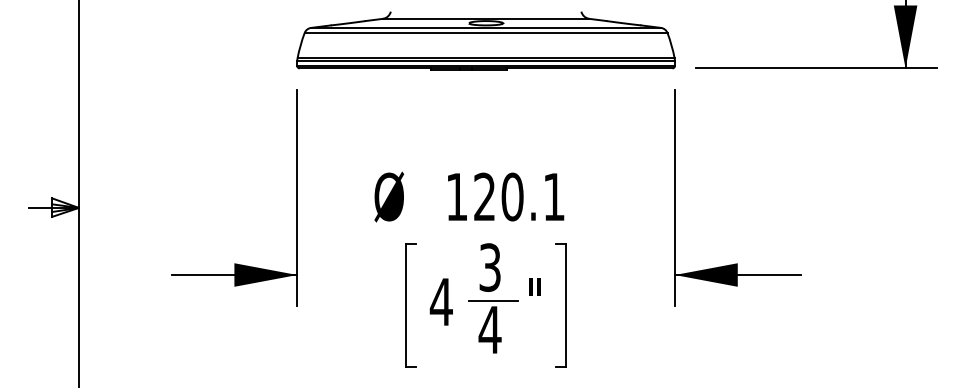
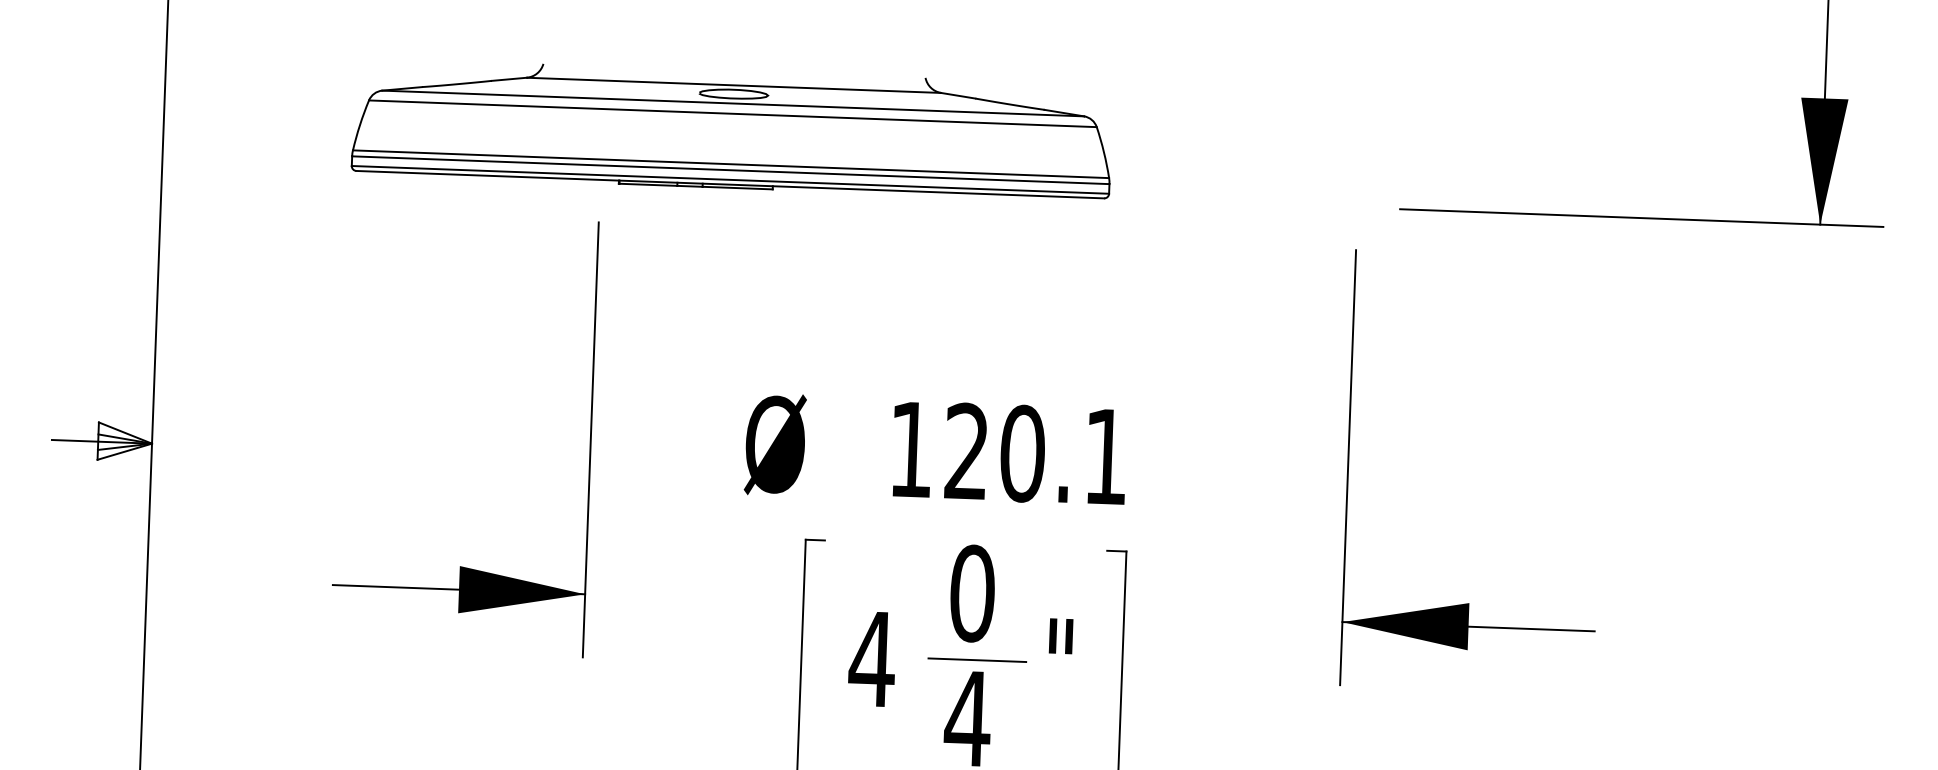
part: (485, 40) -> (731, 128), moved
text: (490, 267) -> (973, 593), 3 -> 0

